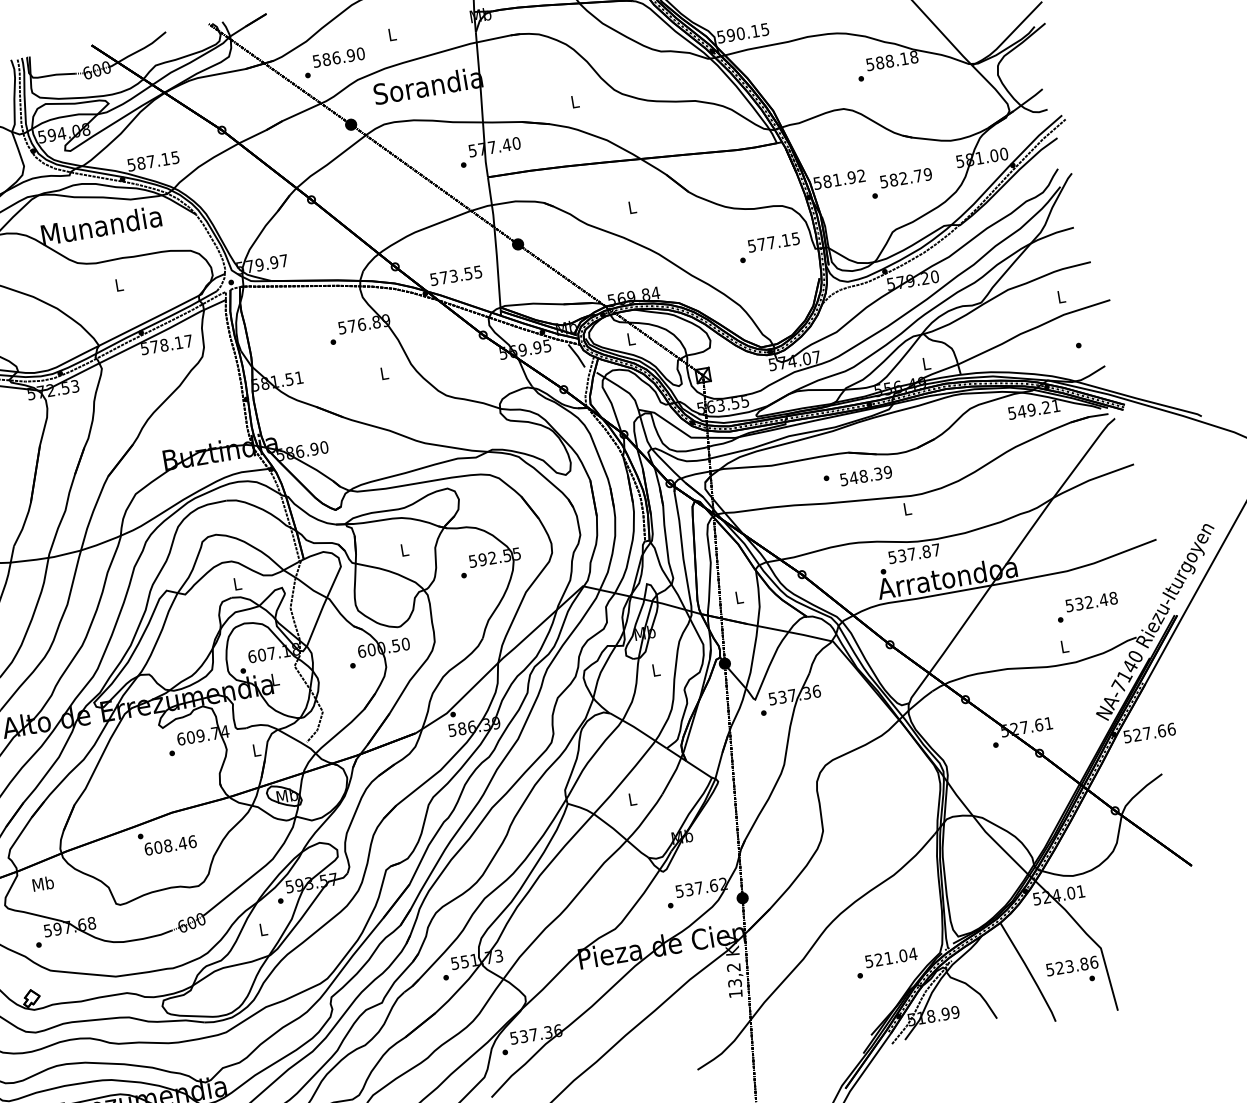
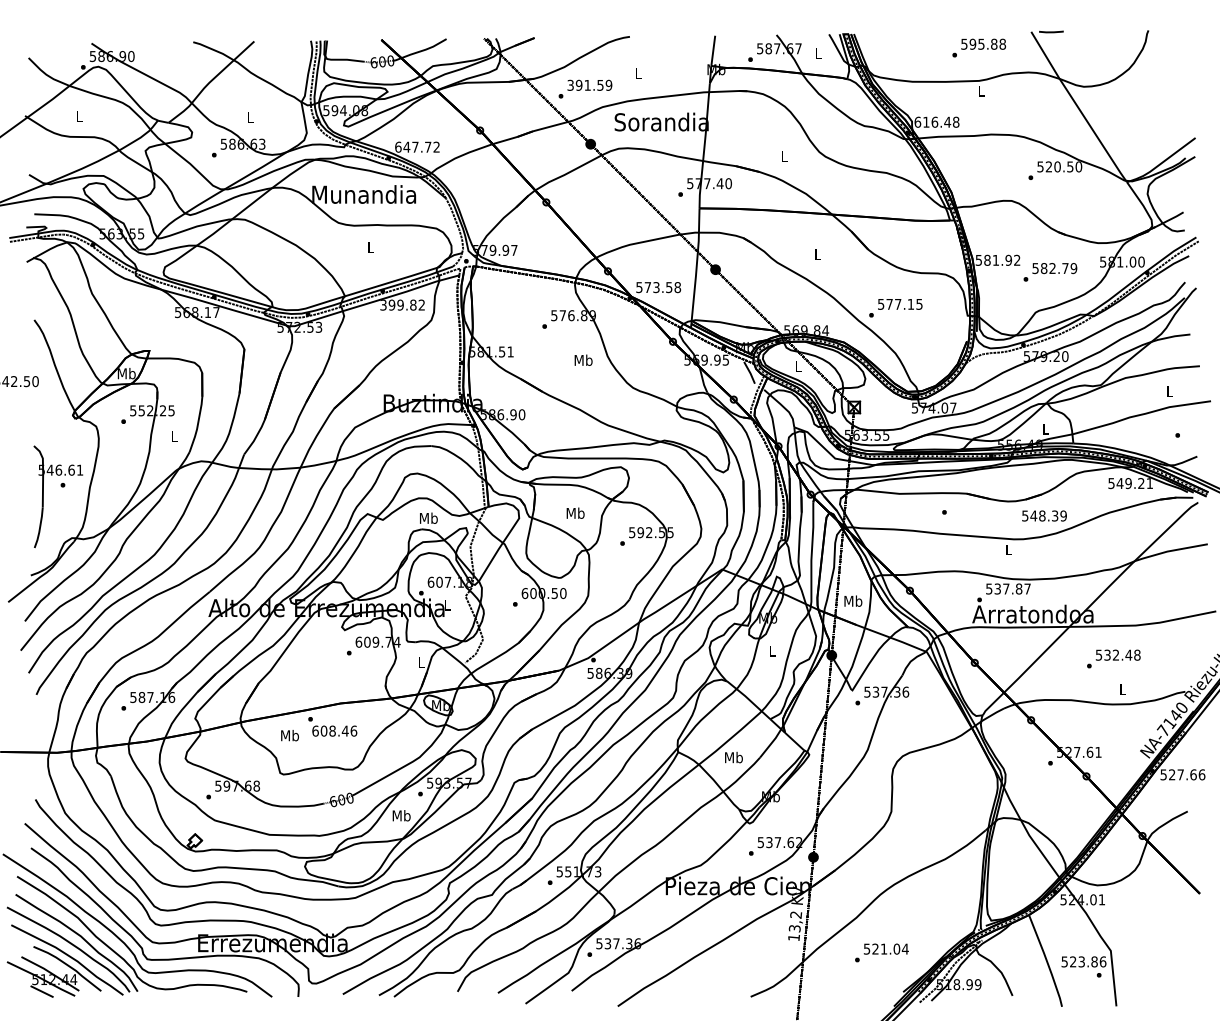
text: (742, 32) -> (936, 121), 590.15 -> 616.48
text: (338, 56) -> (589, 84), 586.90 -> 391.59
text: (896, 59) -> (1063, 166), 588.18 -> 520.50
text: (153, 160) -> (417, 146), 587.15 -> 647.72
text: (769, 248) -> (895, 308), moved
text: (477, 272) -> (677, 287), 573.55 -> 573.58
text: (166, 344) -> (402, 304), 578.17 -> 399.82
text: (384, 372) -> (583, 359), L -> Mb
text: (866, 475) -> (1044, 515), moved
text: (404, 549) -> (575, 512), L -> Mb
text: (236, 582) -> (428, 517), L -> Mb
text: (739, 596) -> (853, 600), L -> Mb
text: (1086, 606) -> (1113, 658), moved
text: (632, 799) -> (733, 757), L -> Mb
text: (42, 883) -> (289, 735), moved
text: (263, 929) -> (401, 815), L -> Mb
text: (886, 962) -> (881, 952), moved

